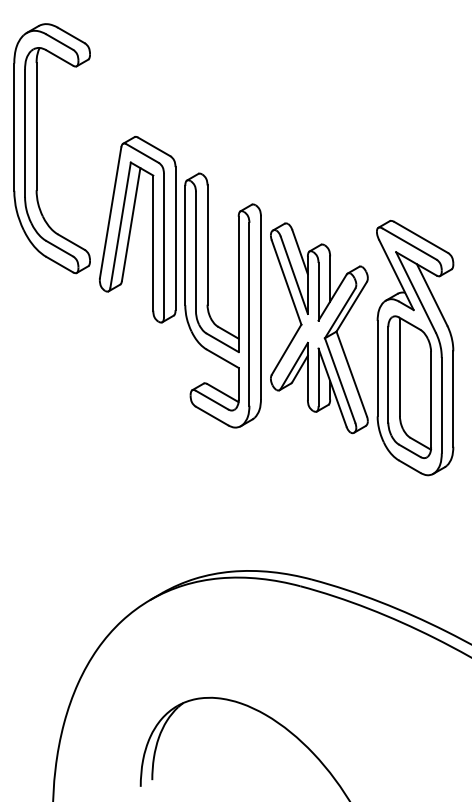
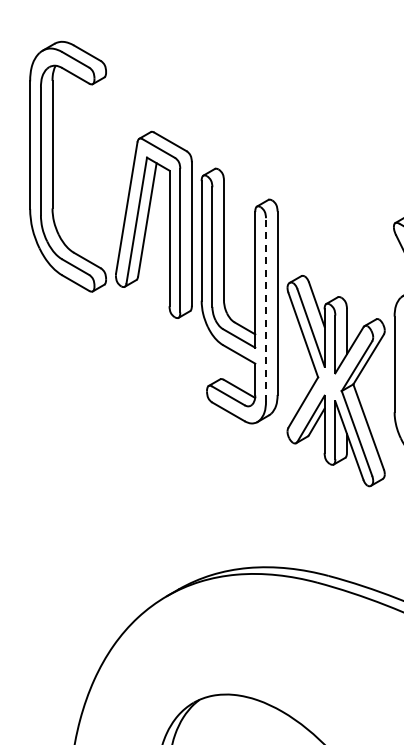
part: (37, 148) -> (53, 166), moved
line: (249, 313) -> (266, 309), solid -> dashed
part: (319, 328) -> (336, 381), moved

